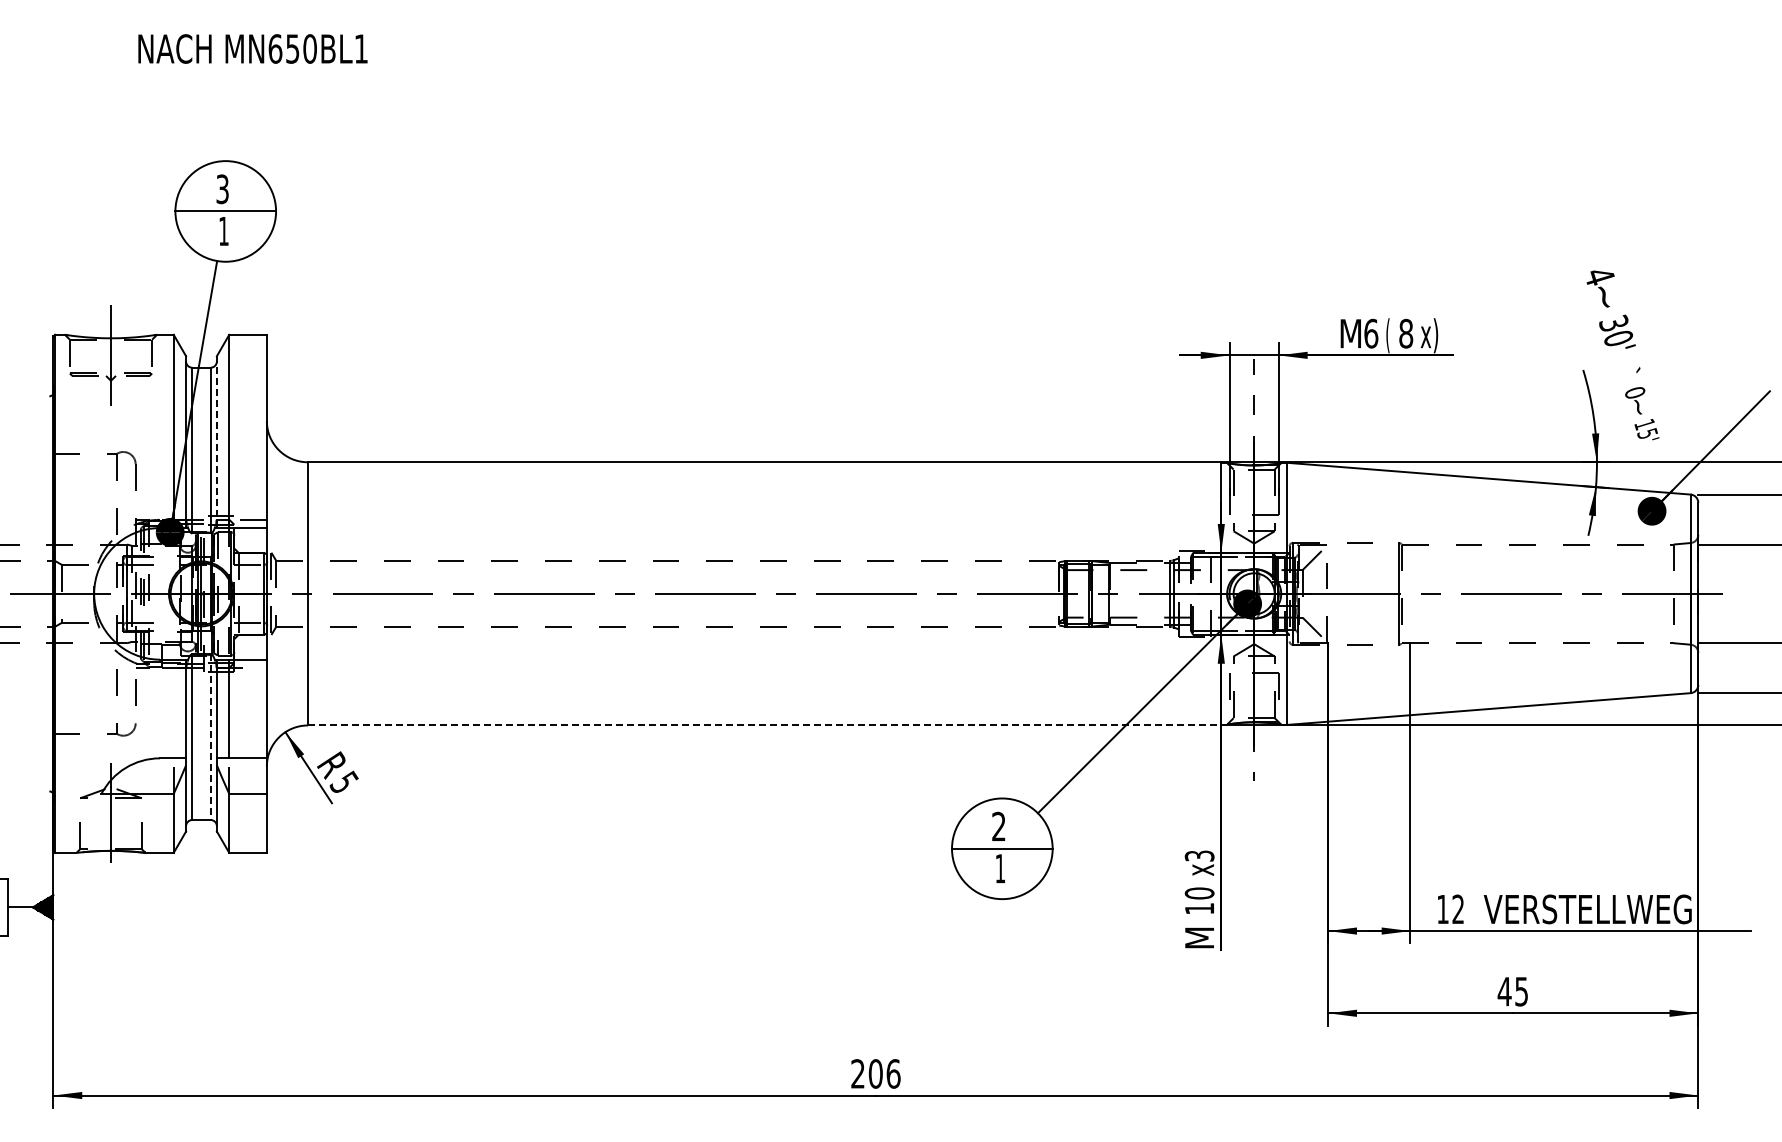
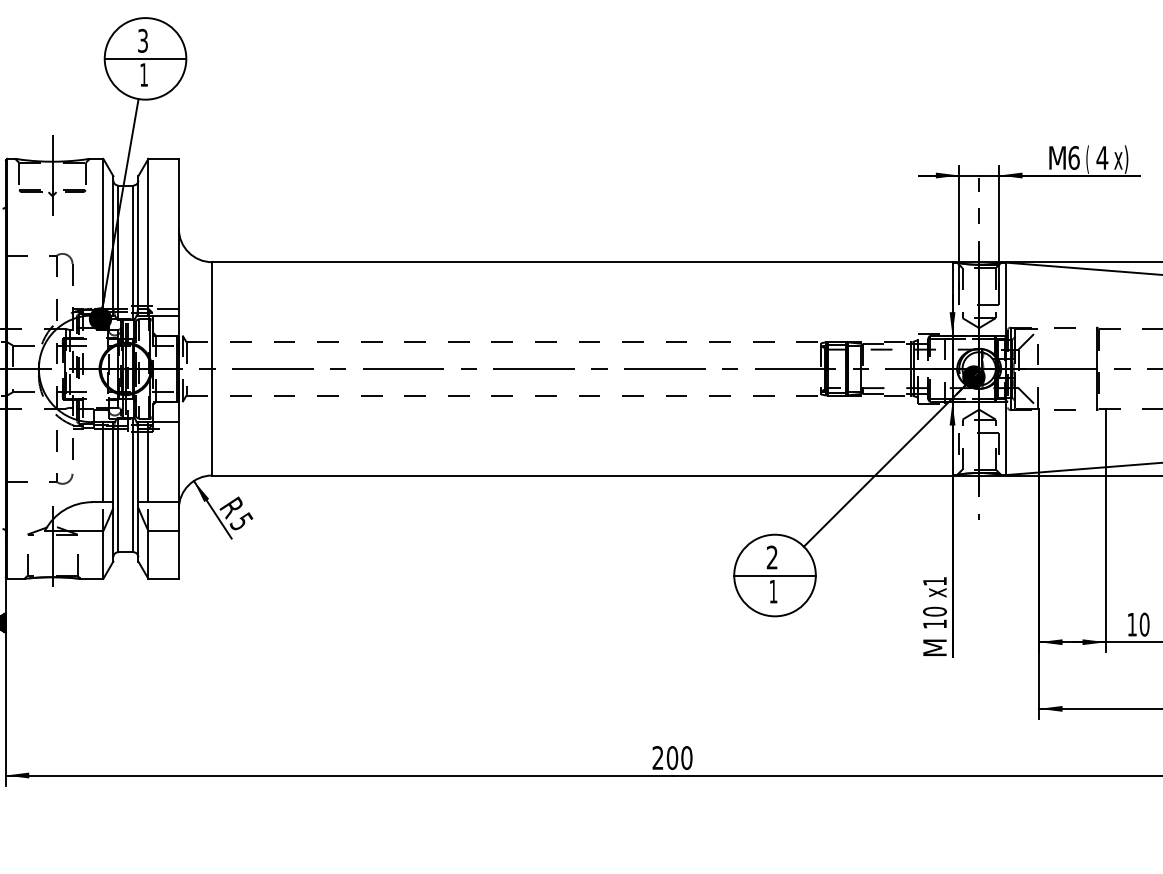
text: (1405, 333) -> (1101, 157), 8 -> 4
line: (216, 442) -> (138, 246), dashed -> solid
line: (173, 708) -> (103, 461), added
line: (764, 725) -> (582, 475), dashed -> solid
line: (210, 737) -> (133, 485), dashed -> solid
text: (1199, 855) -> (934, 580), x3 -> x1
text: (1458, 909) -> (1144, 624), 12 -> 10
text: (893, 1073) -> (686, 757), 206 -> 200

